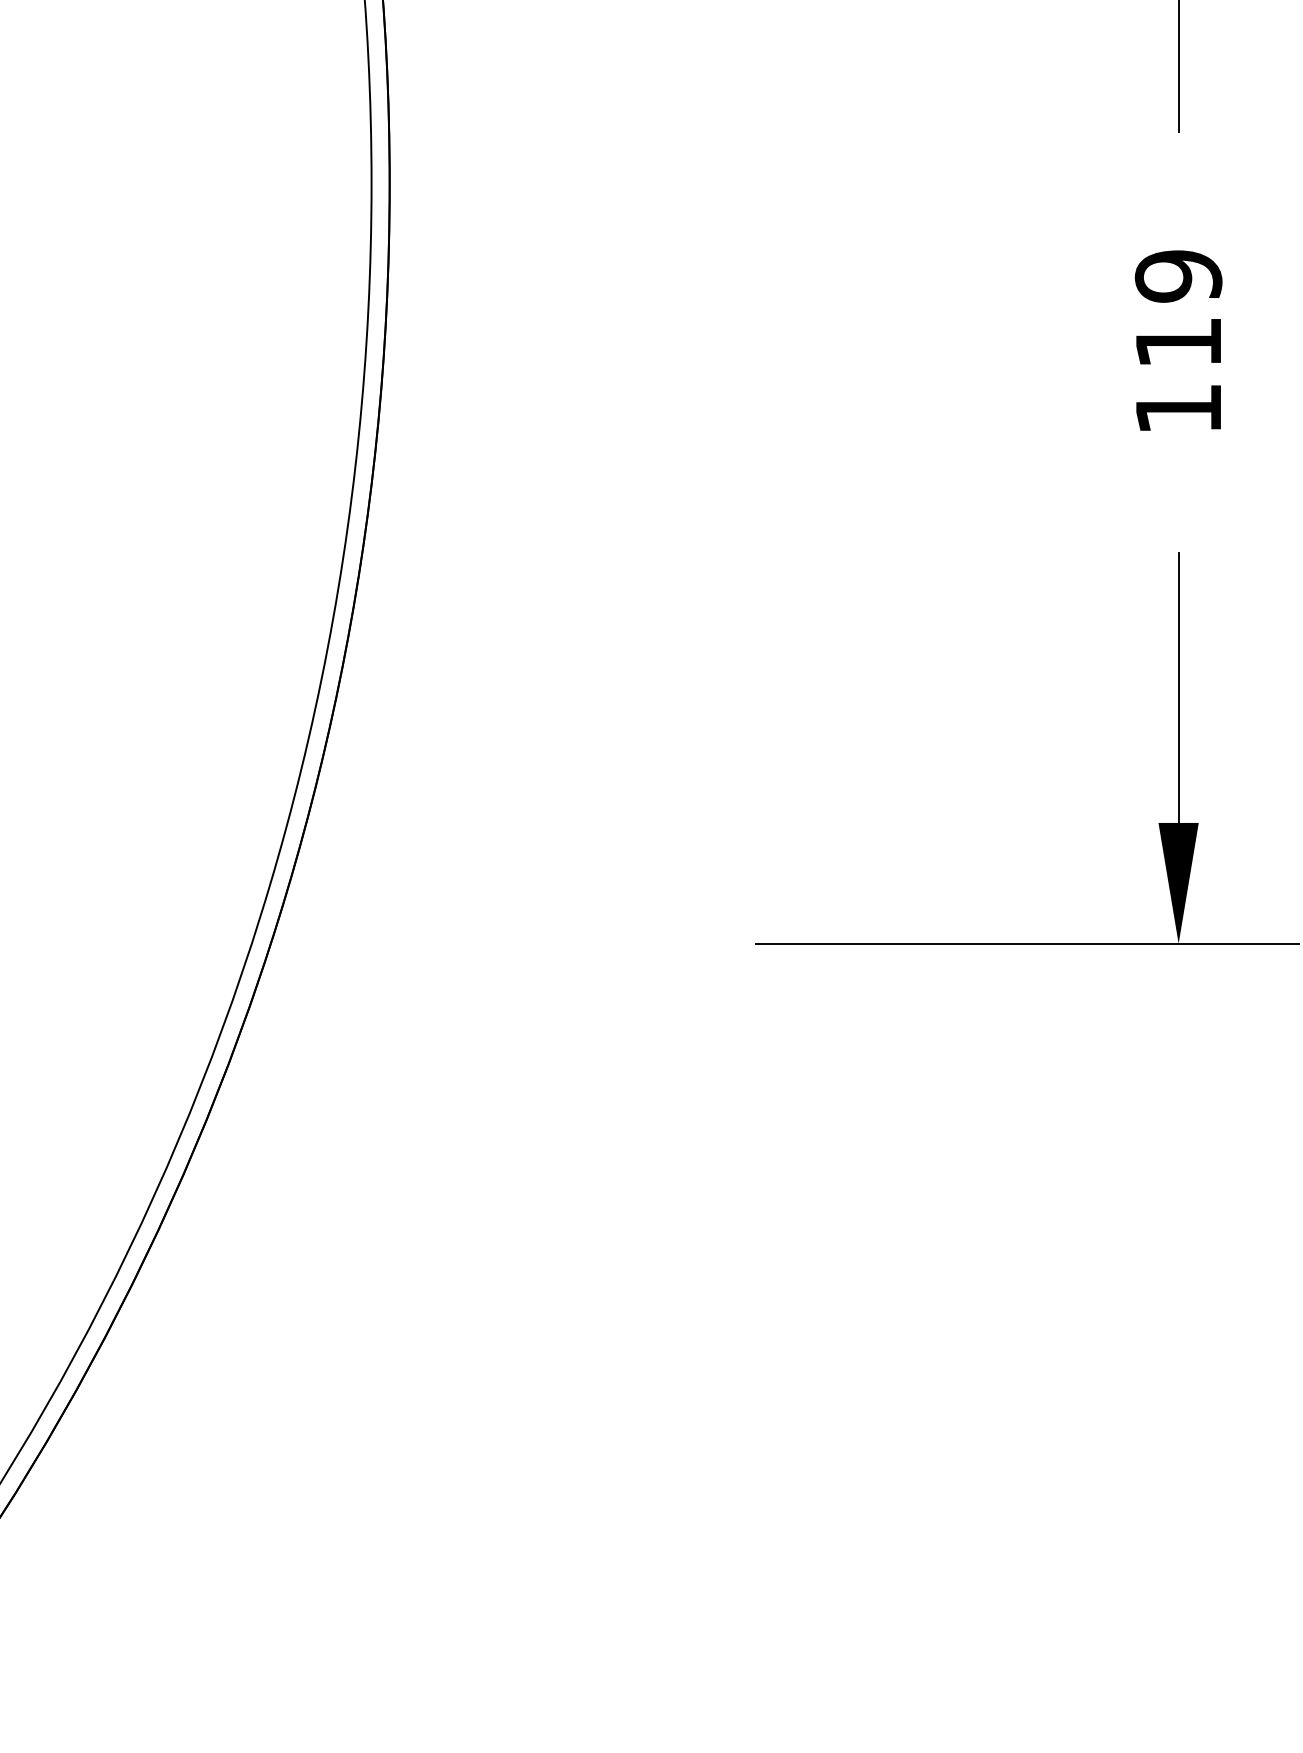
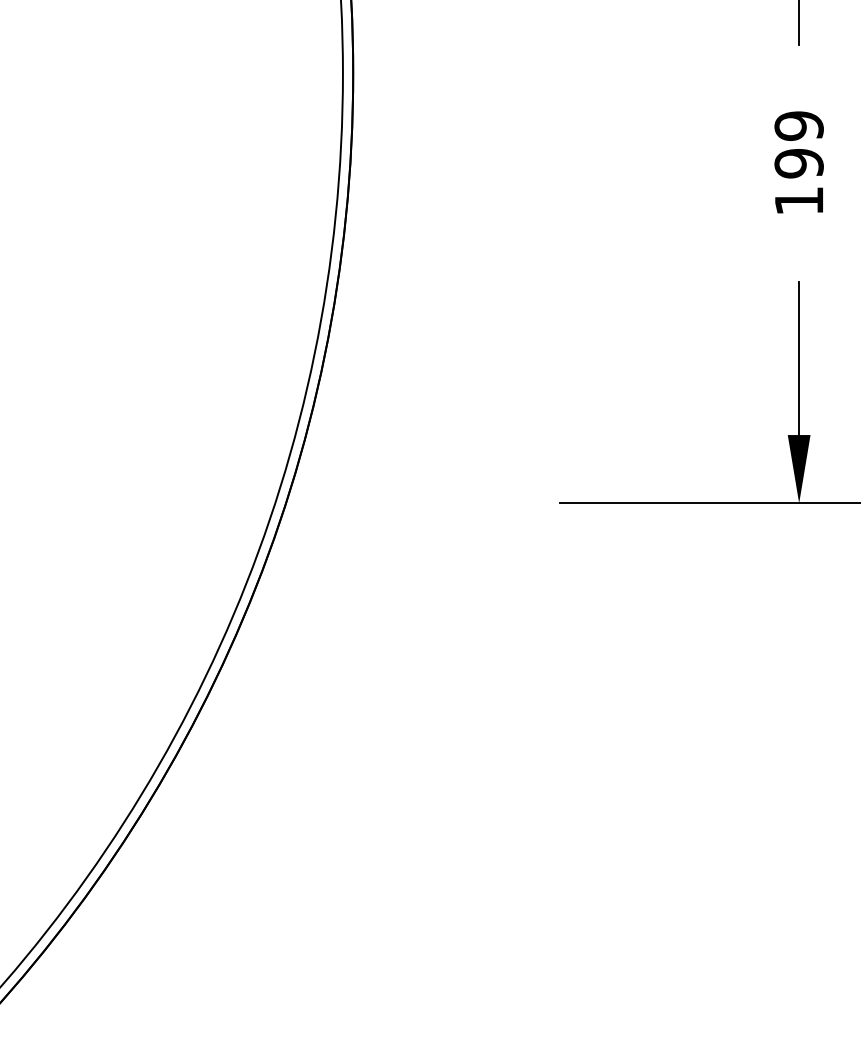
text: (1177, 342) -> (798, 163), 119 -> 199

